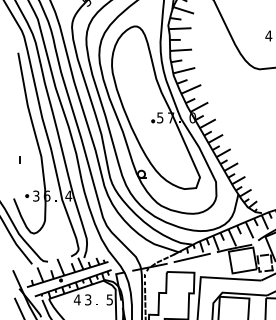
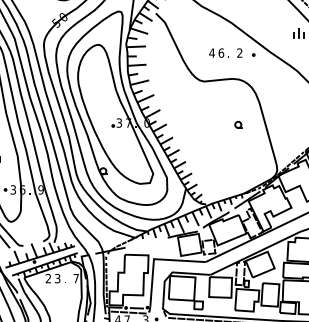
text: (160, 117) -> (119, 122), 5 -> 3
text: (68, 195) -> (40, 189), 4 -> 9
line: (192, 257) -> (146, 242), removed
text: (77, 299) -> (48, 278), 4 -> 2
text: (108, 299) -> (75, 278), 5 -> 7

